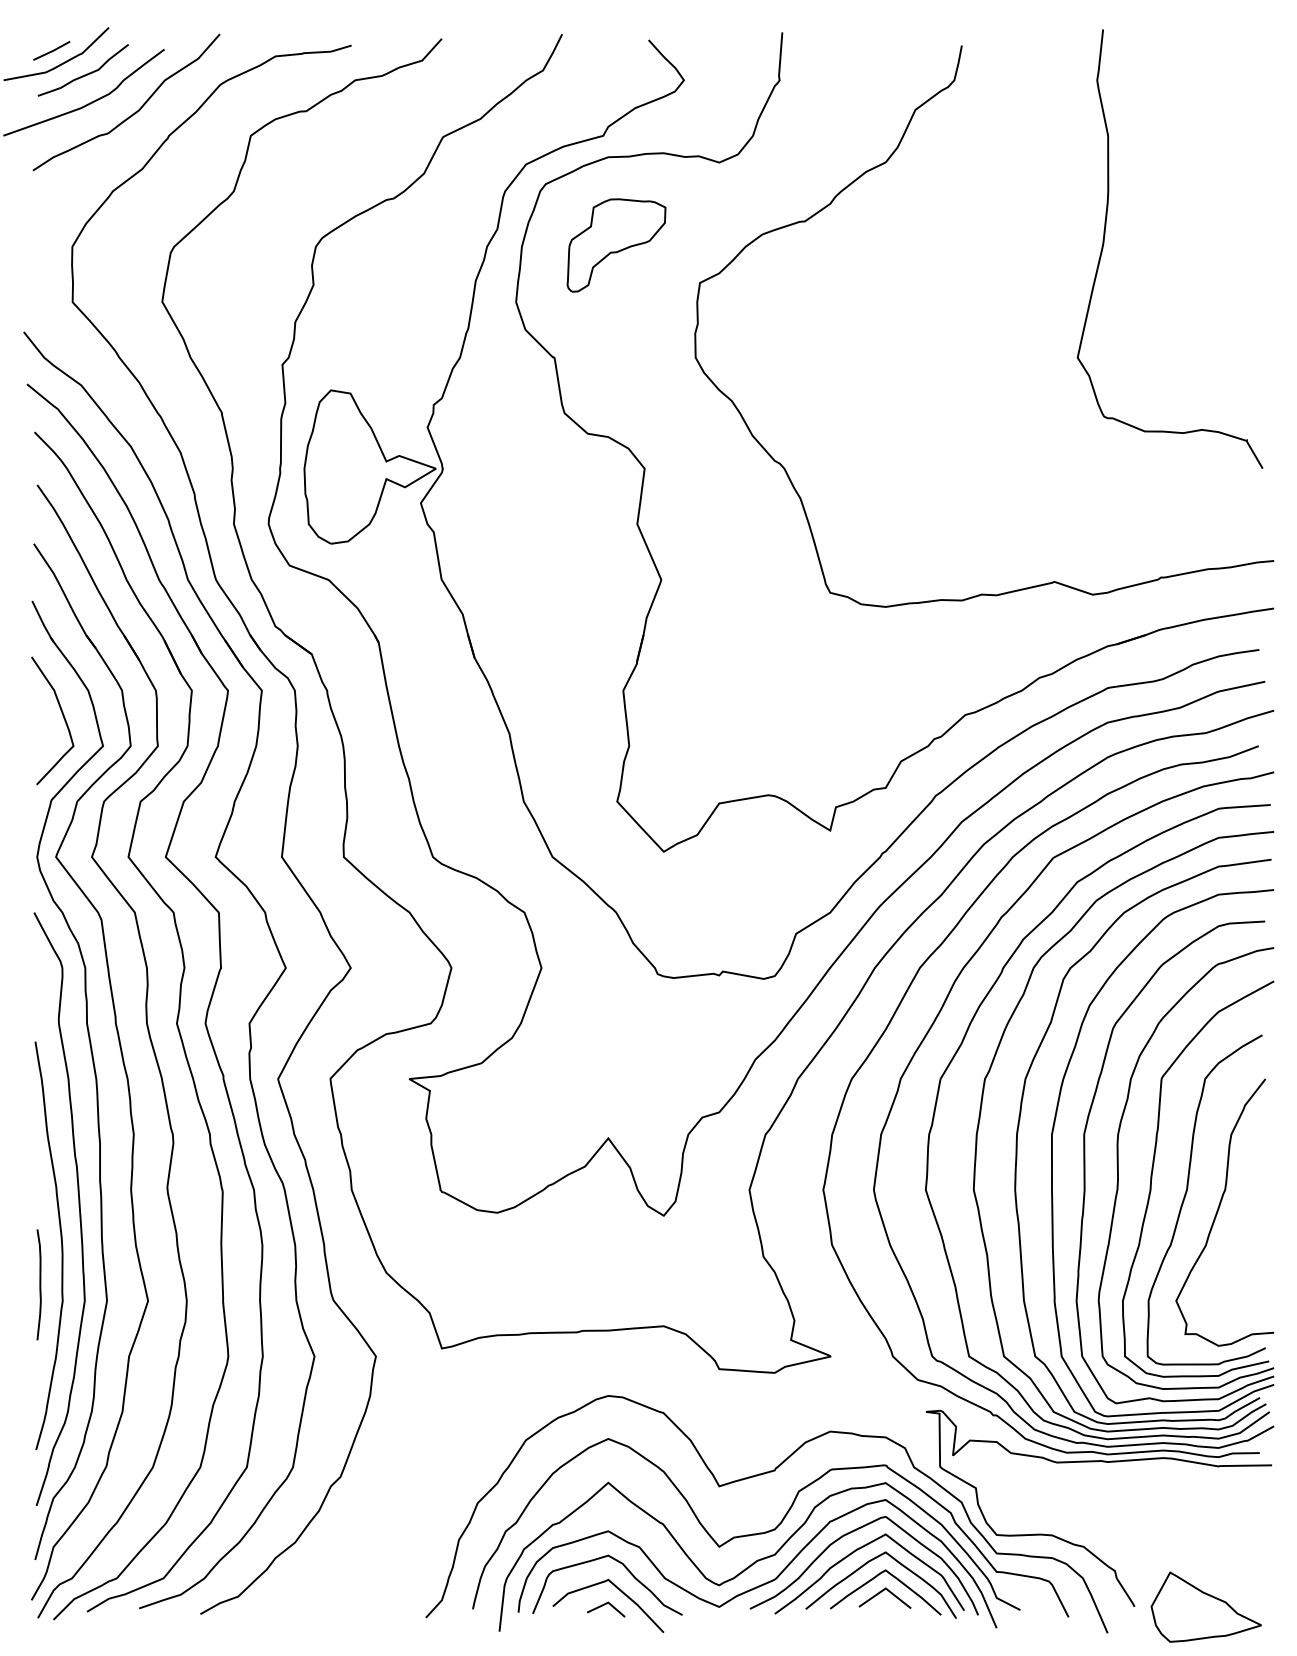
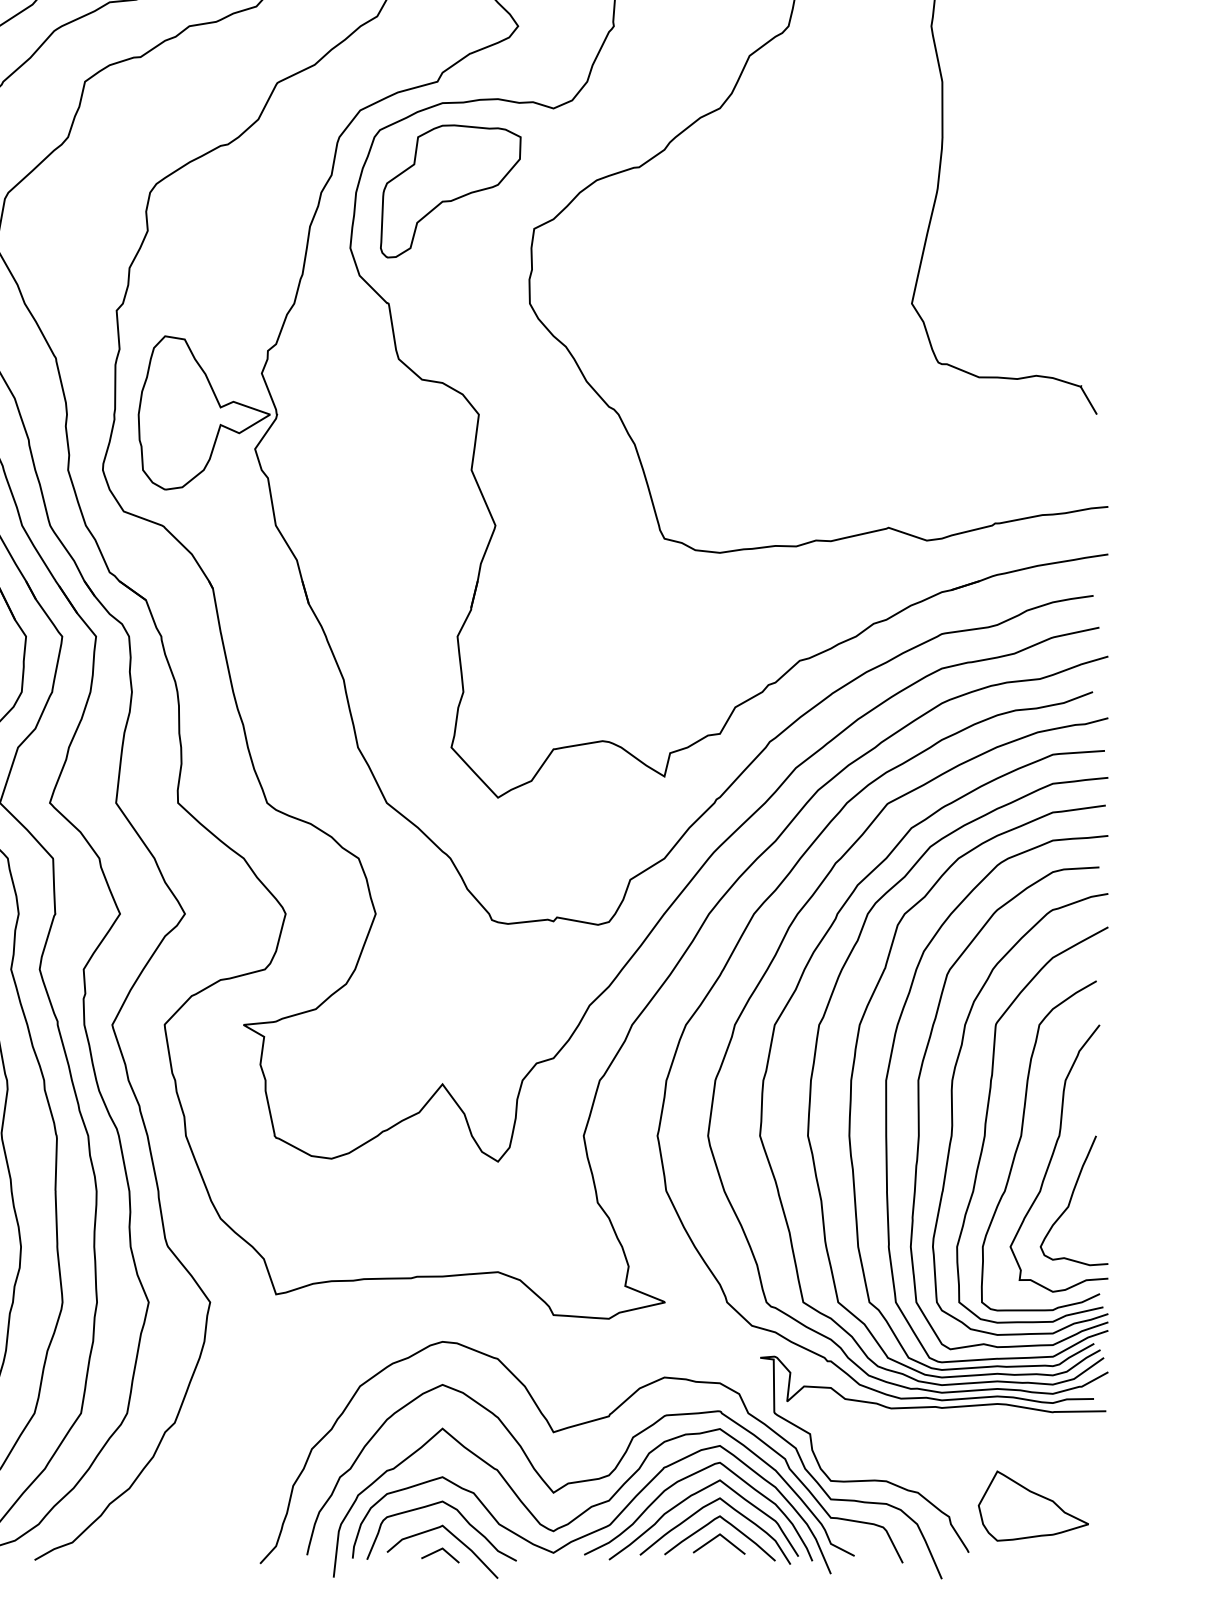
part: (616, 245) -> (450, 191), size x1.43
curve: (1237, 1254) -> (1071, 1200), added
part: (1205, 1606) -> (1032, 1505), moved

